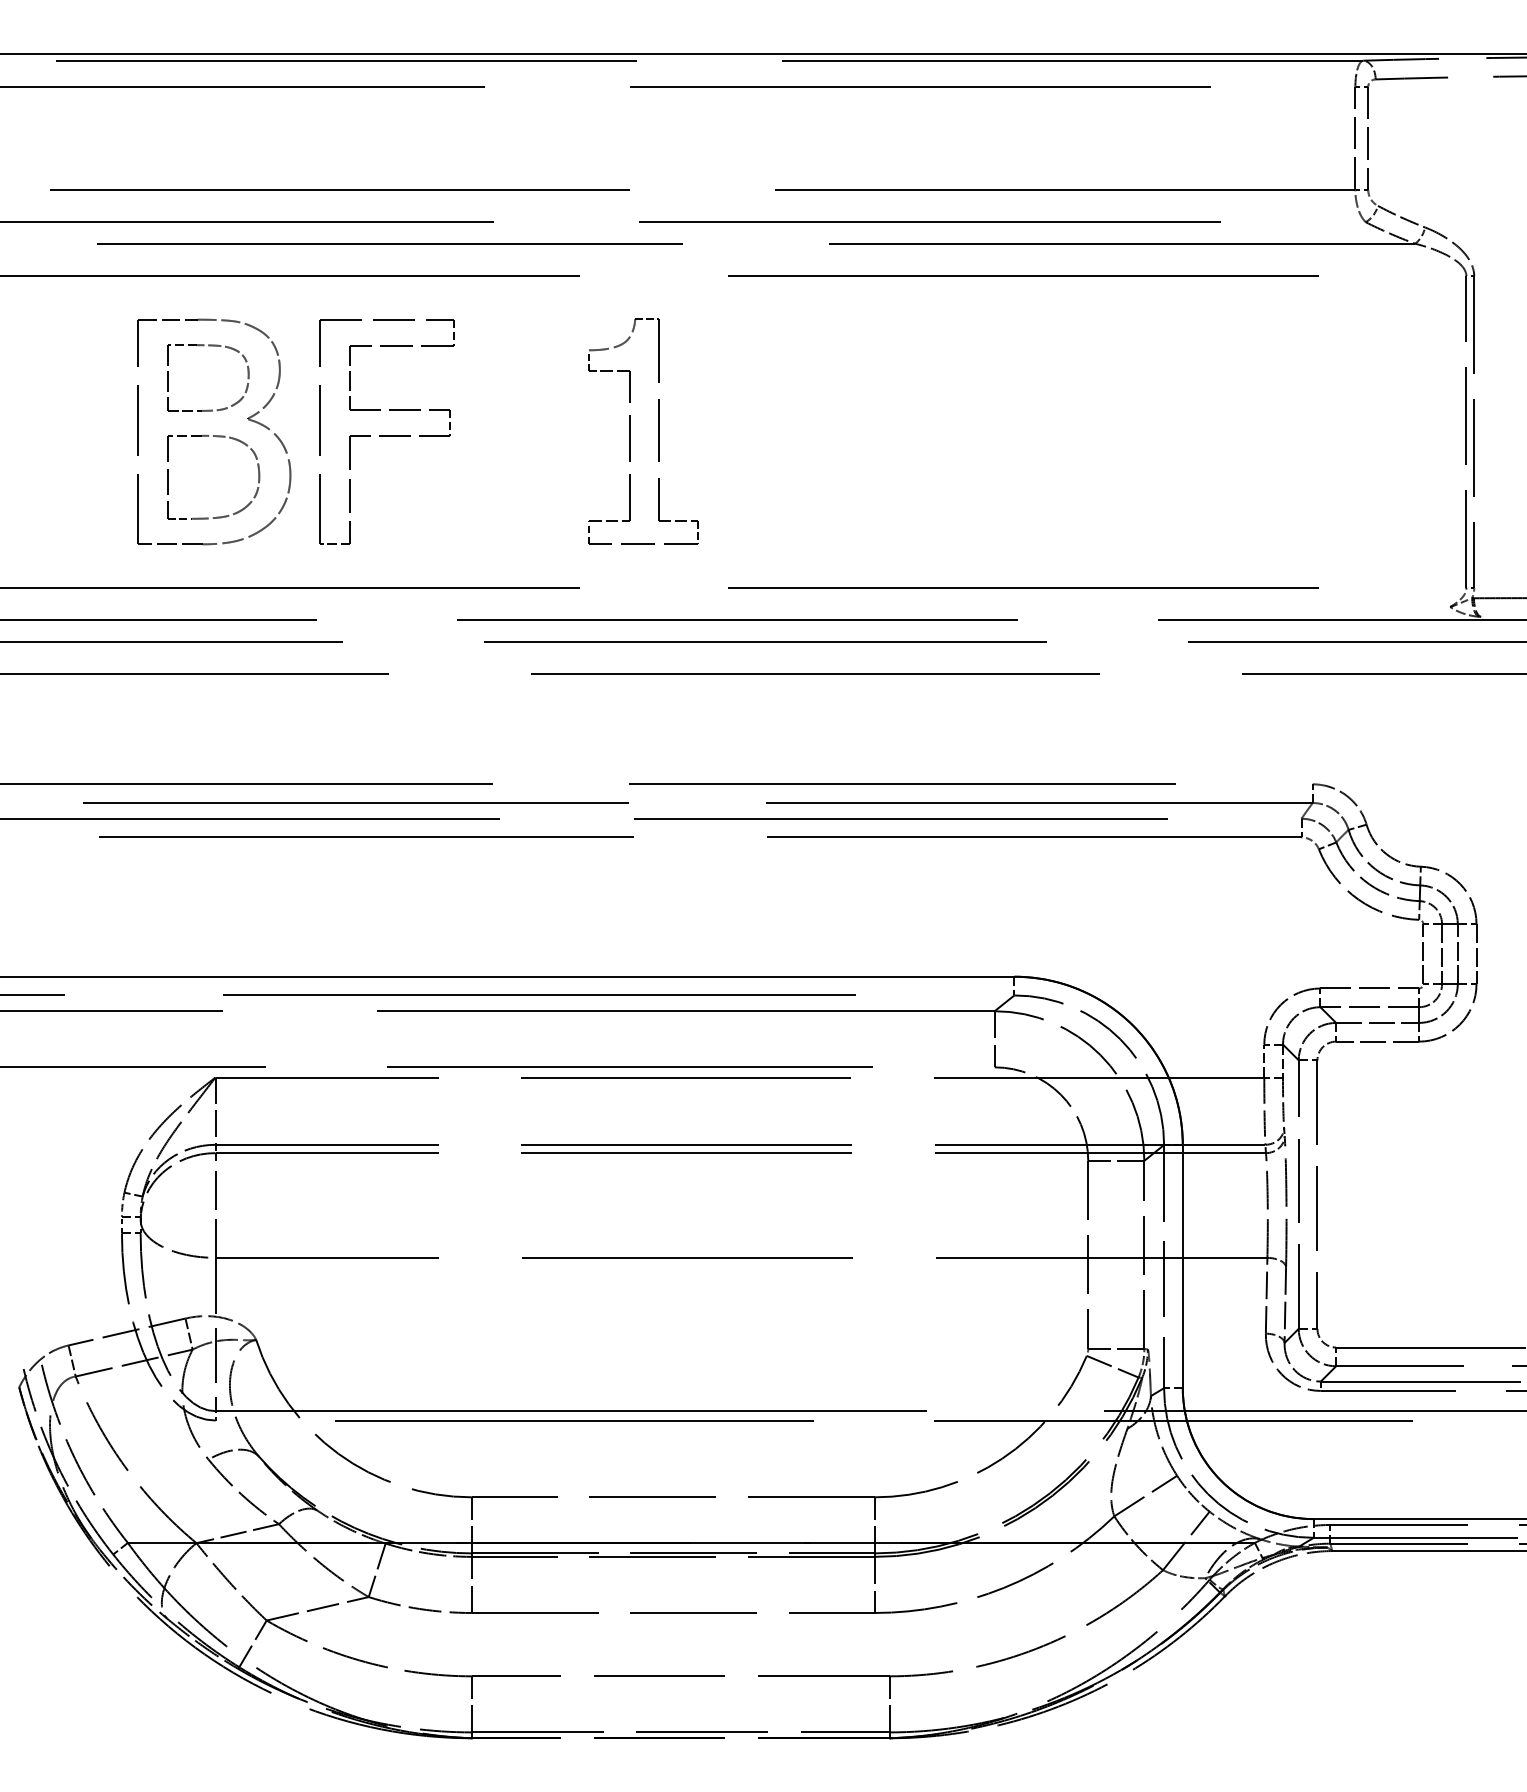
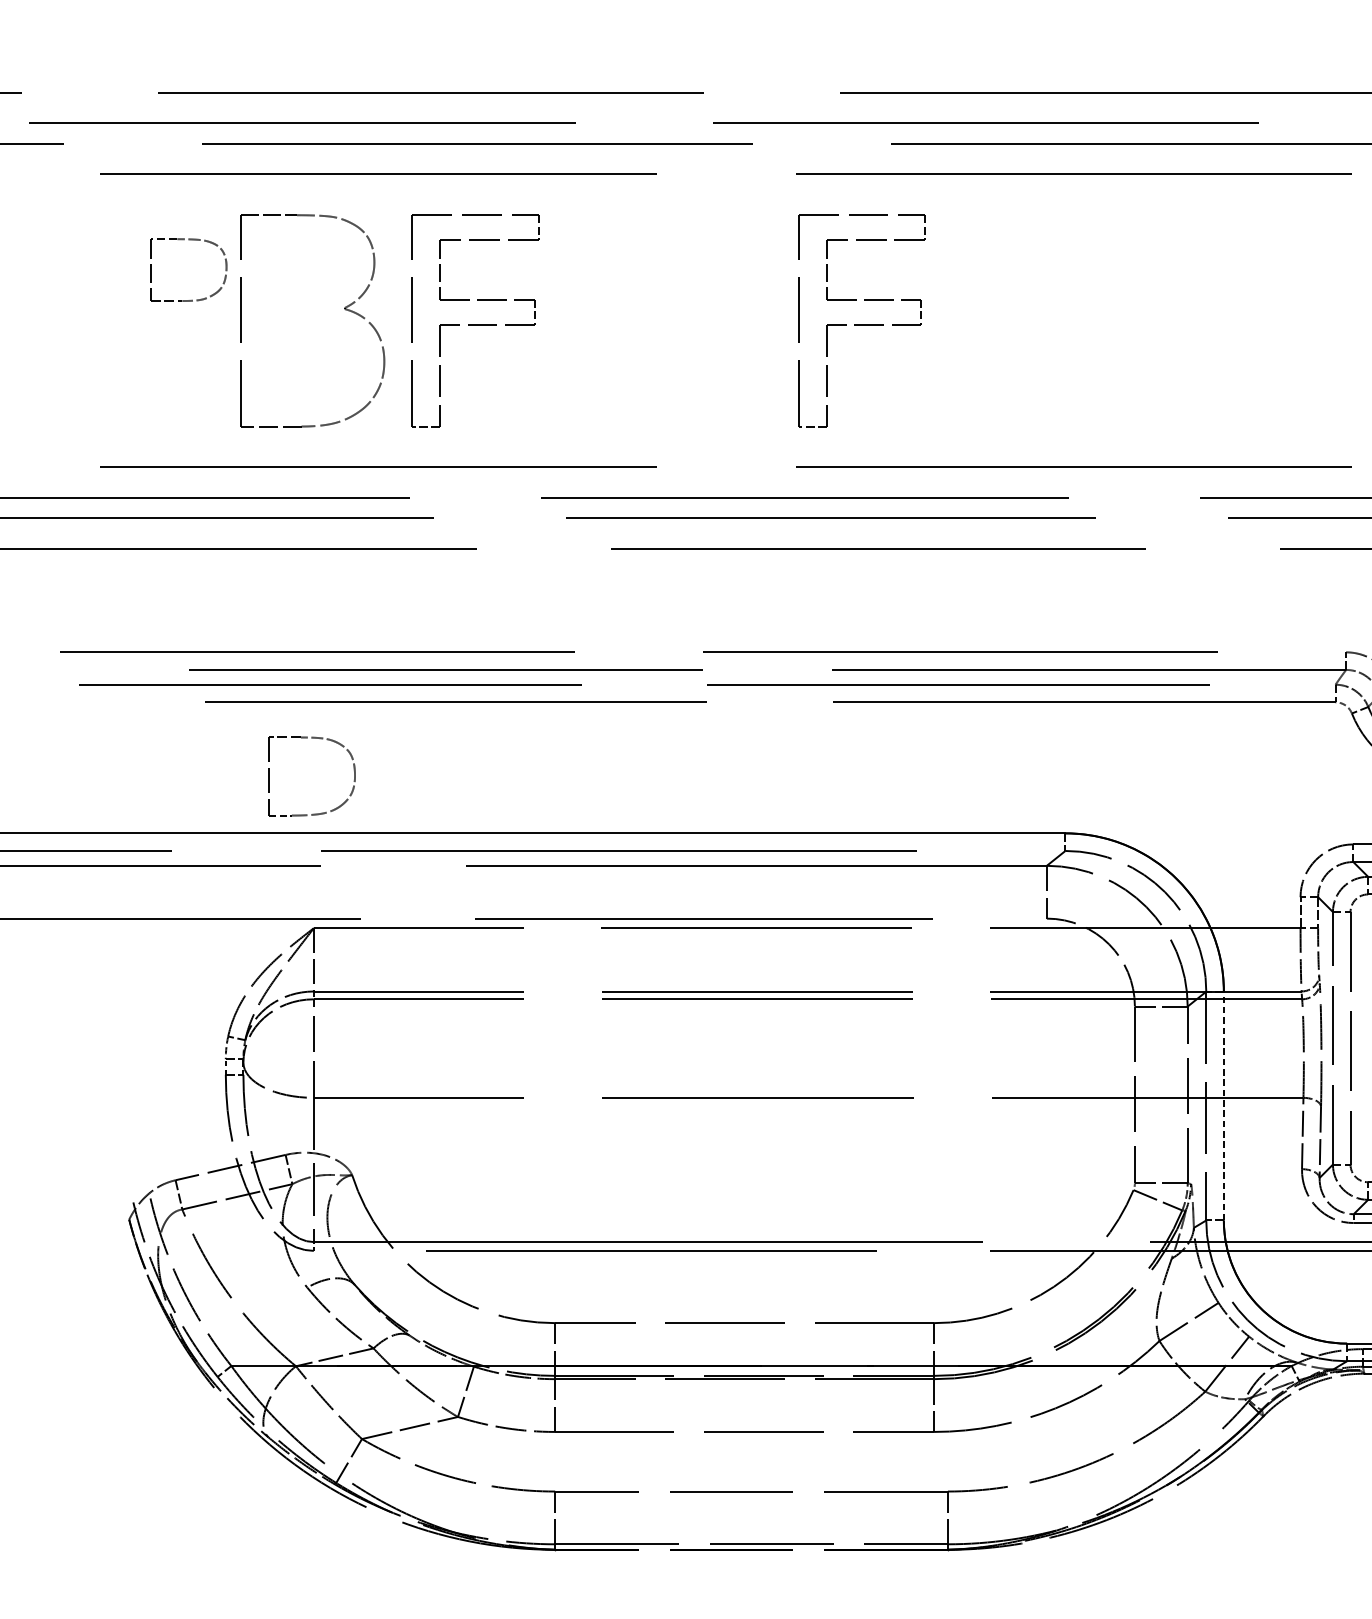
part: (208, 346) -> (188, 240), moved
part: (630, 431) -> (704, 320), removed
part: (797, 431) -> (861, 320), added
part: (216, 437) -> (314, 739), moved
line: (1182, 1266) -> (1223, 1105), solid -> dashed

